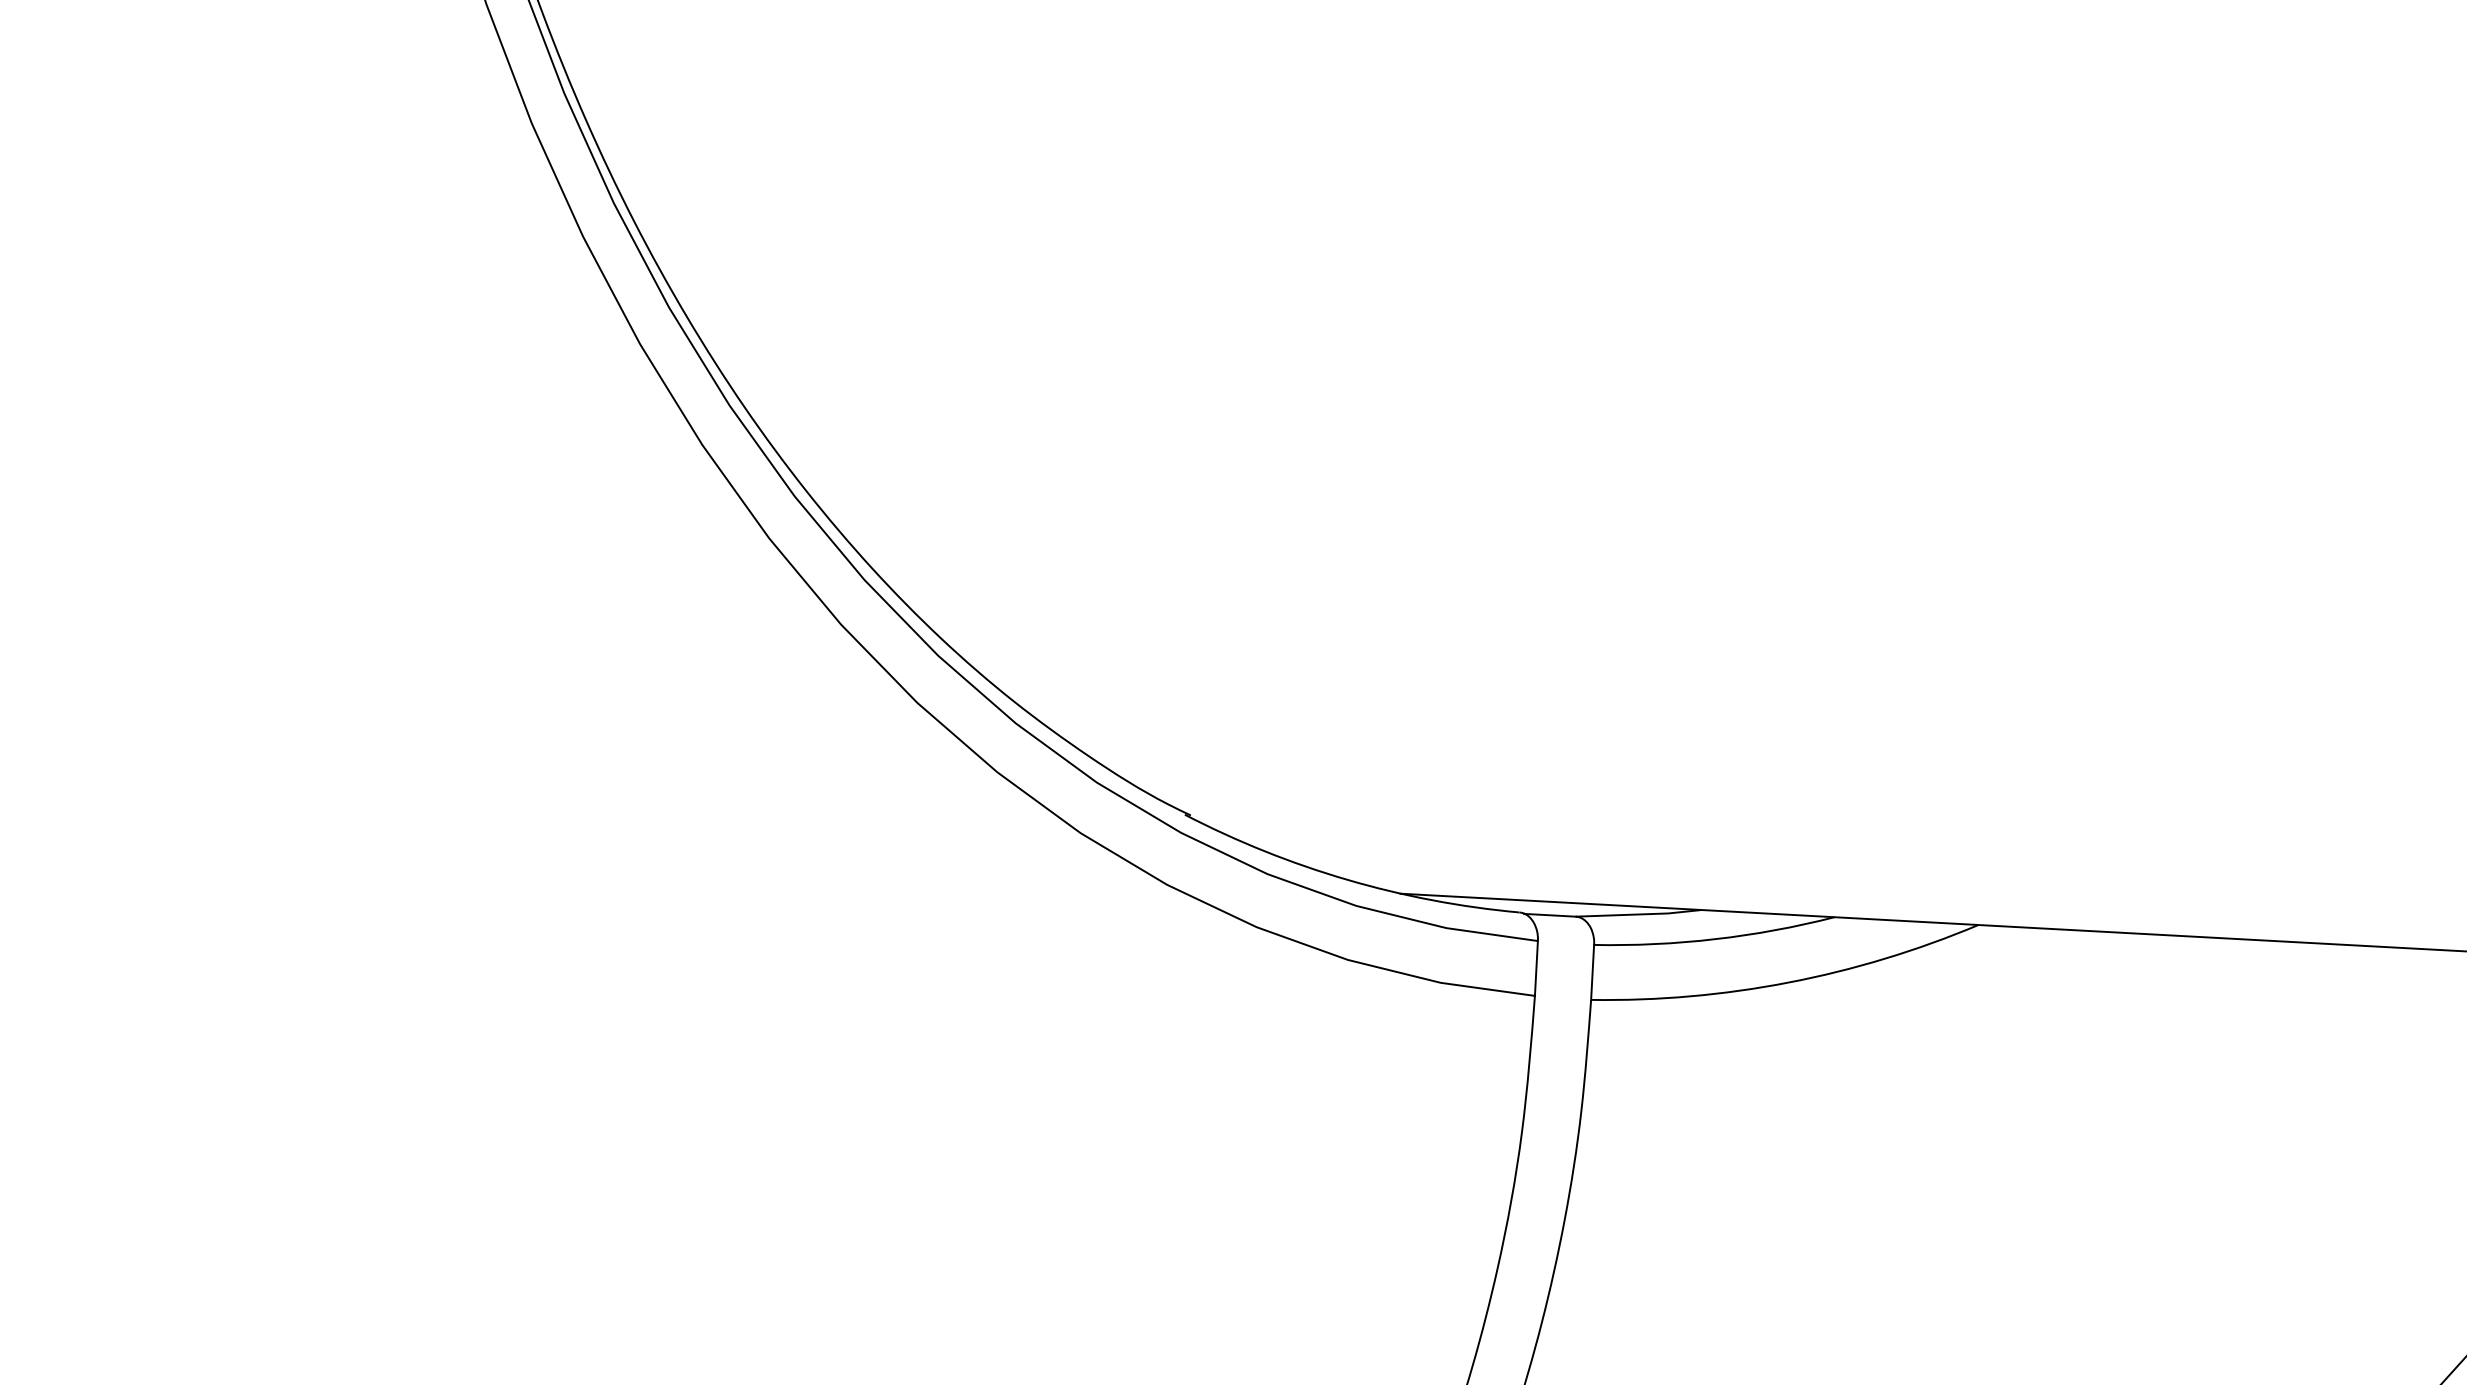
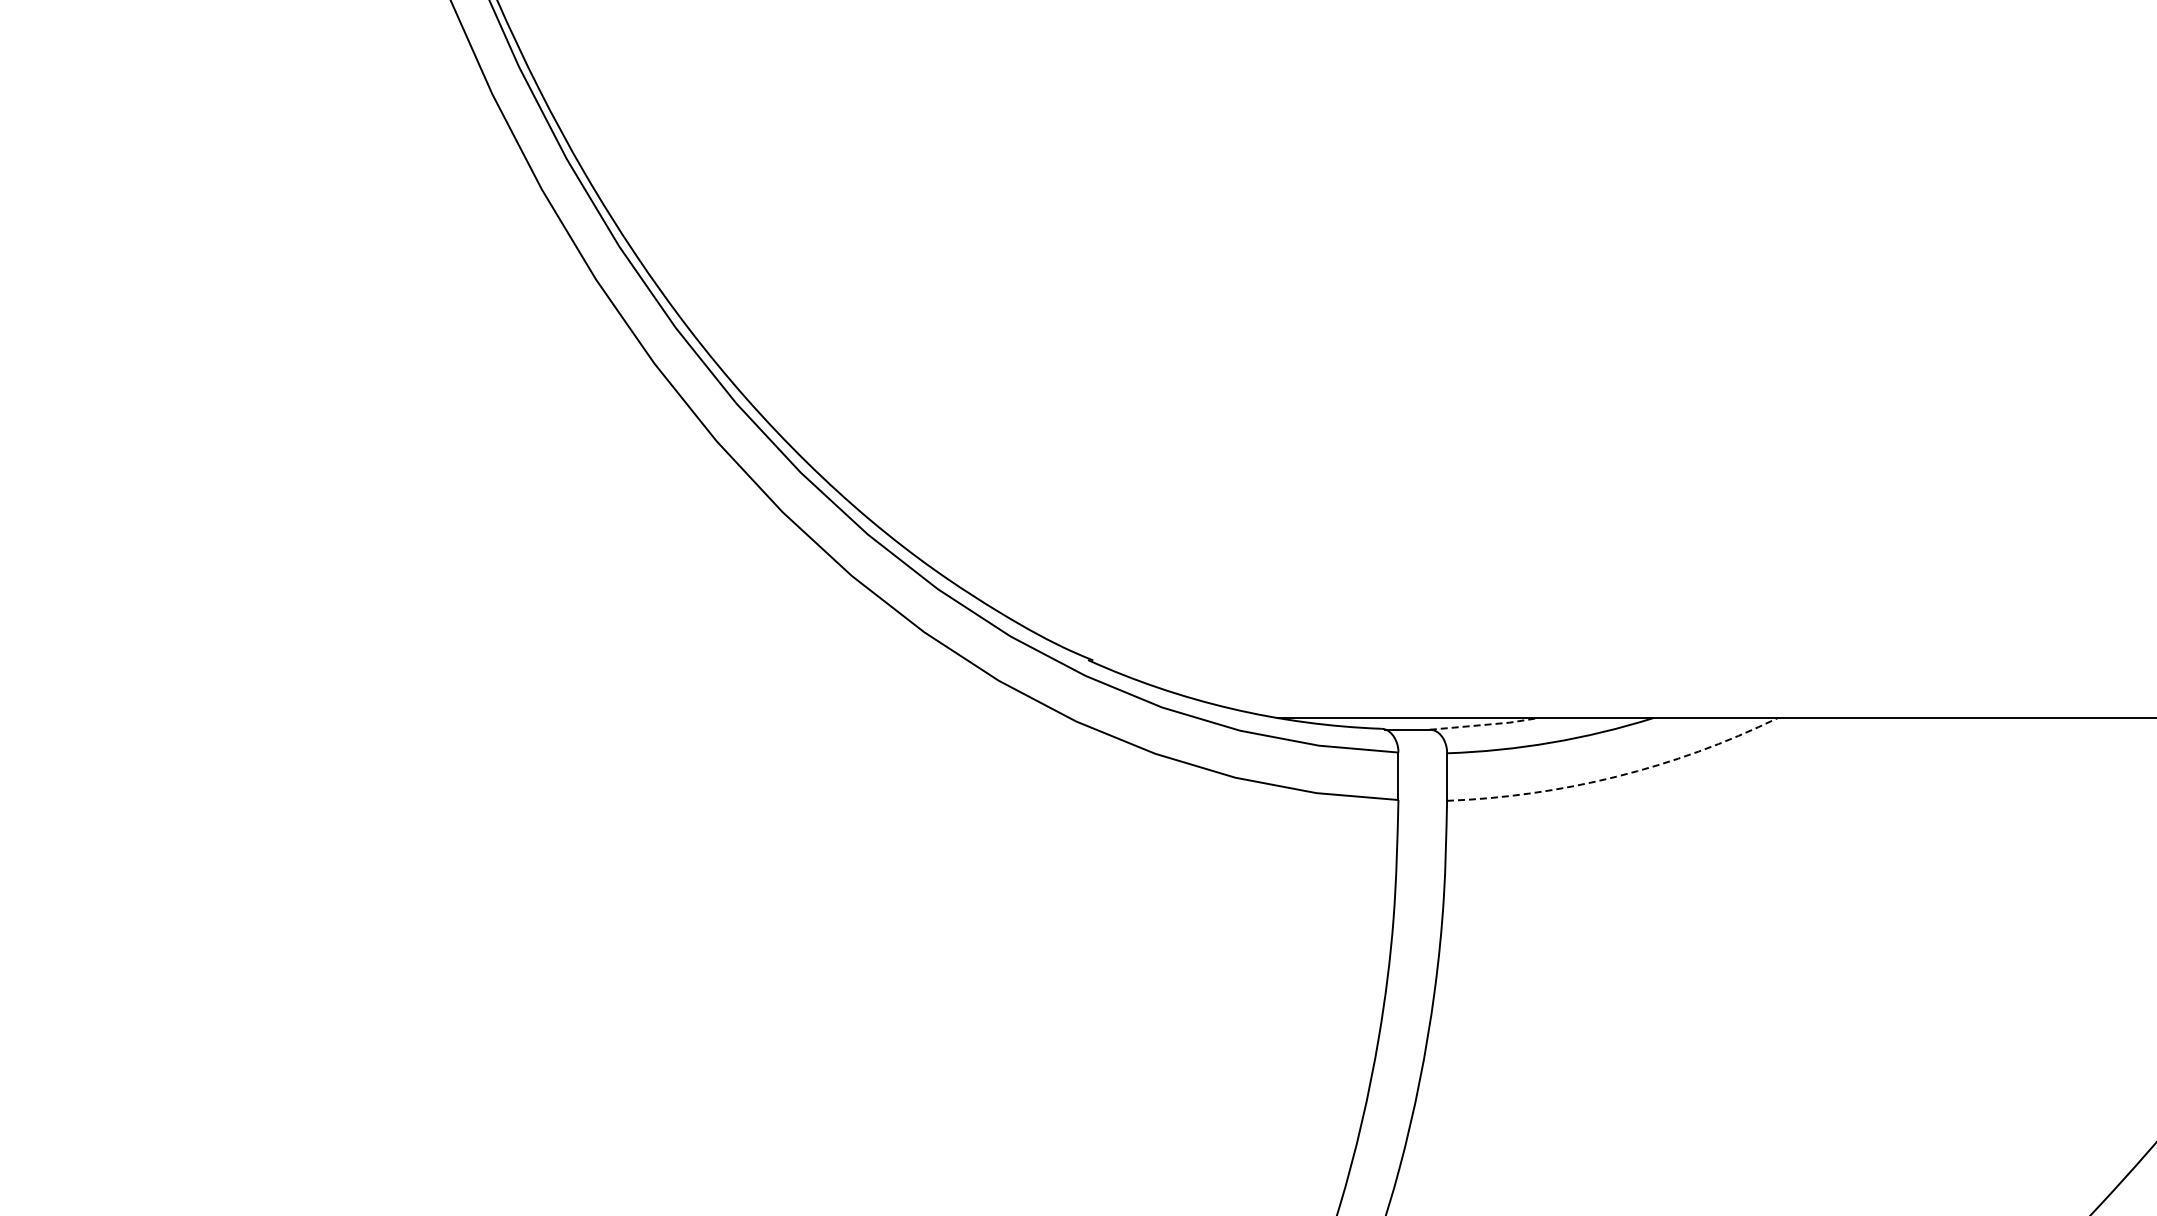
line: (1640, 914) -> (1485, 724), solid -> dashed
arc: (1788, 982) -> (1616, 776), solid -> dashed

